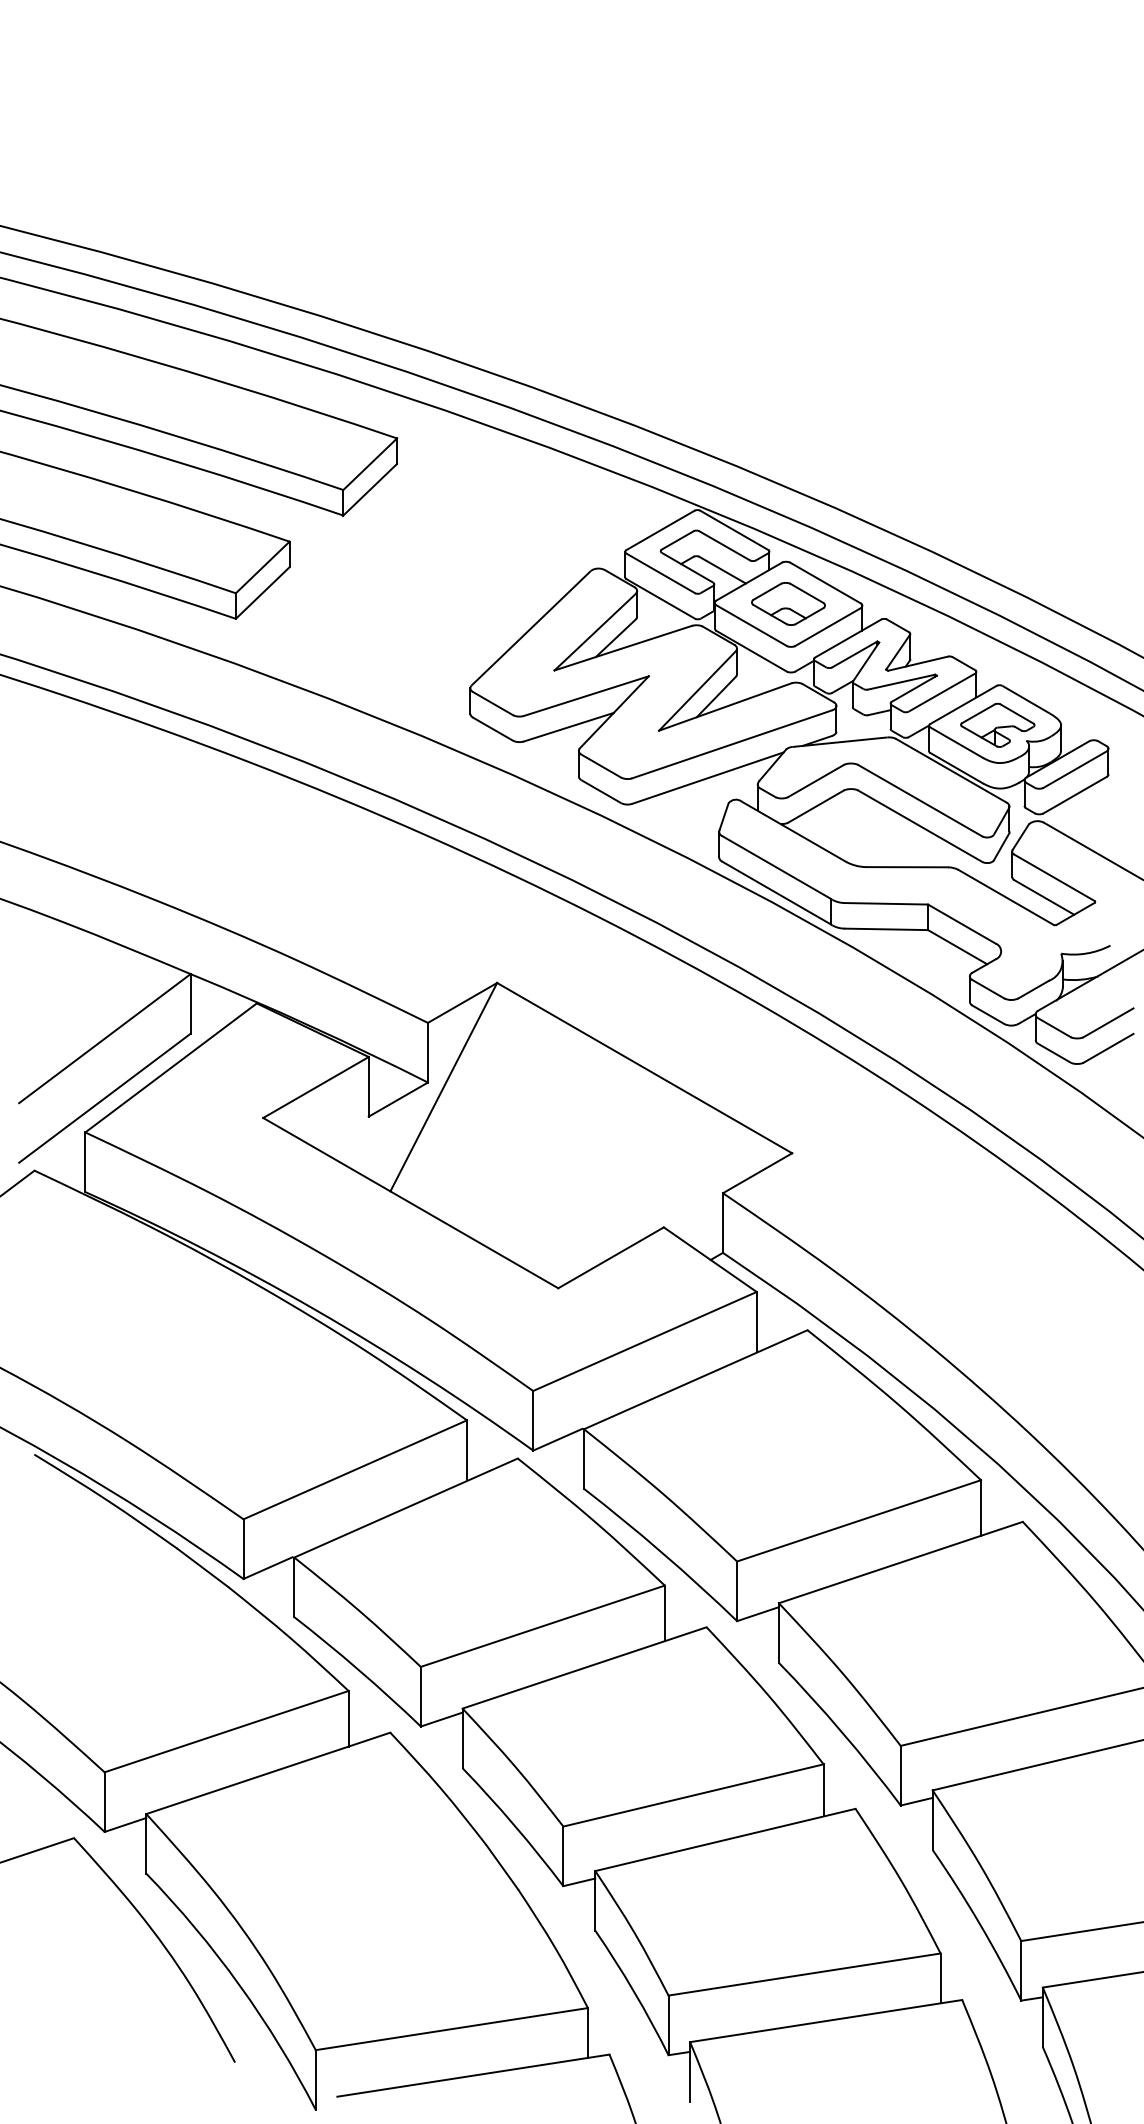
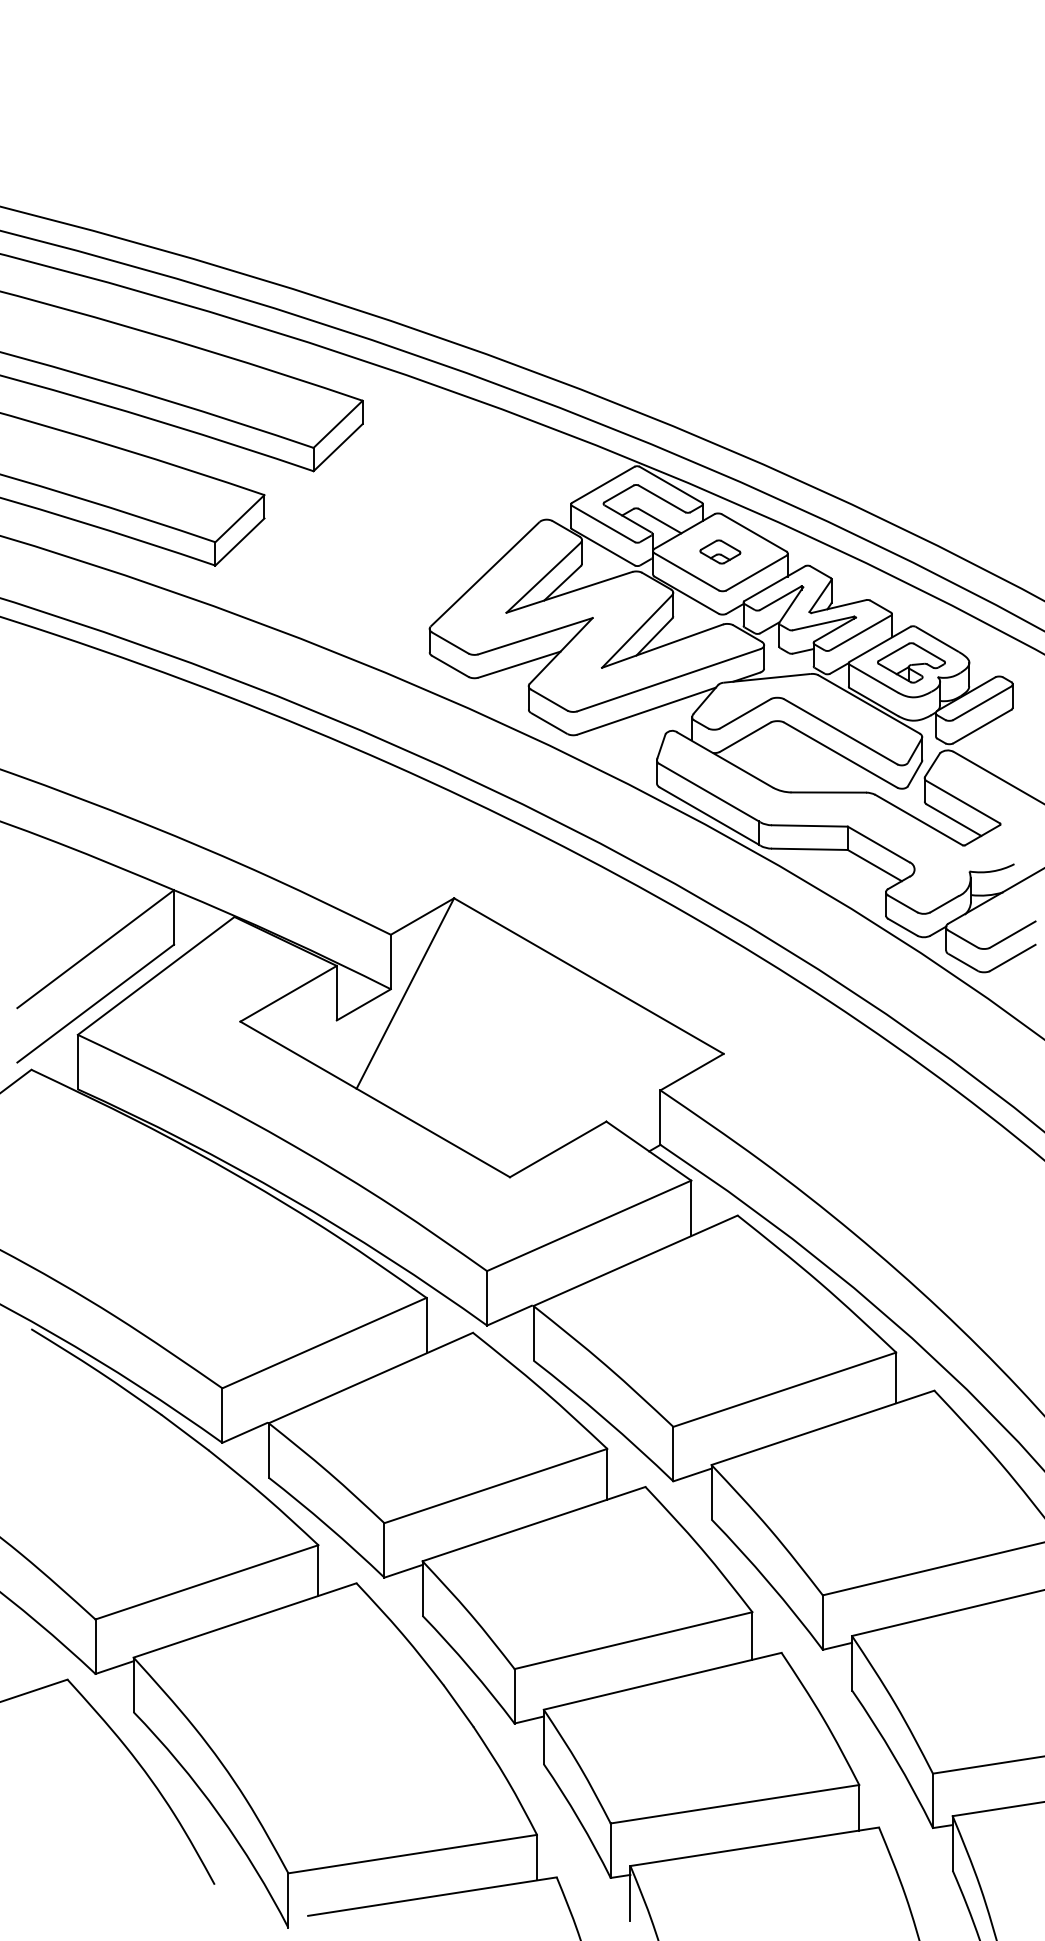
part: (788, 603) -> (720, 551), size x0.6

